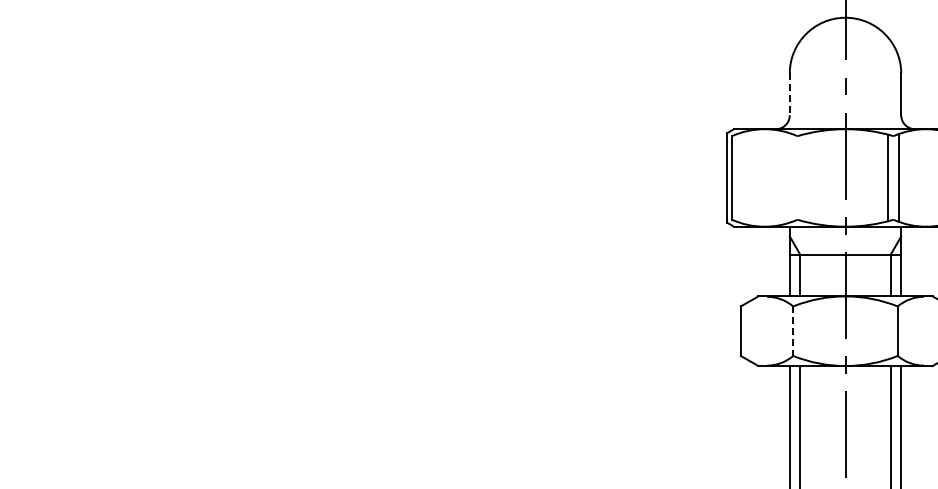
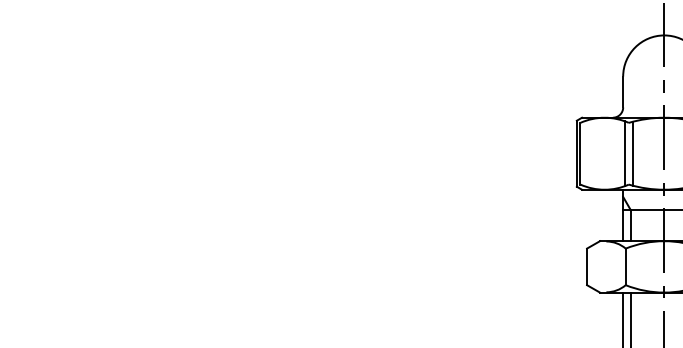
line: (789, 94) -> (622, 92), dashed -> solid
line: (791, 177) -> (624, 153), added
line: (803, 177) -> (633, 153), added
line: (793, 331) -> (625, 267), dashed -> solid

